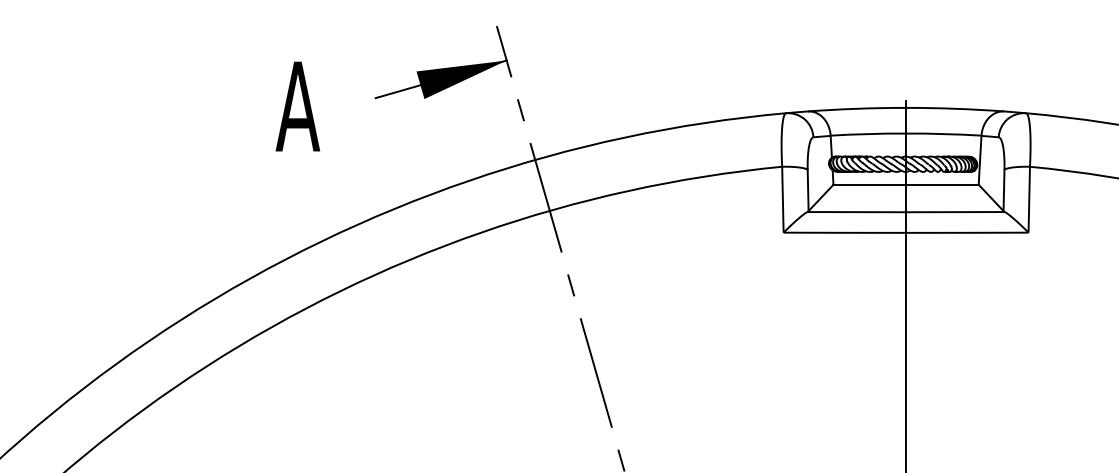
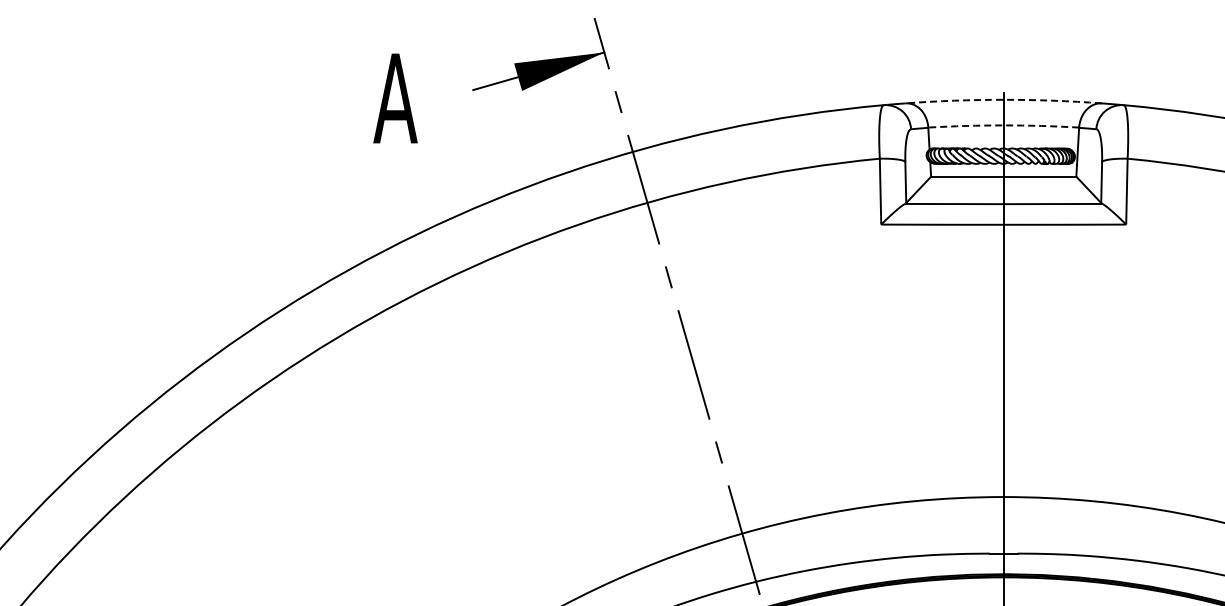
arc: (905, 107) -> (1003, 99), solid -> dashed
arc: (905, 133) -> (1003, 125), solid -> dashed

